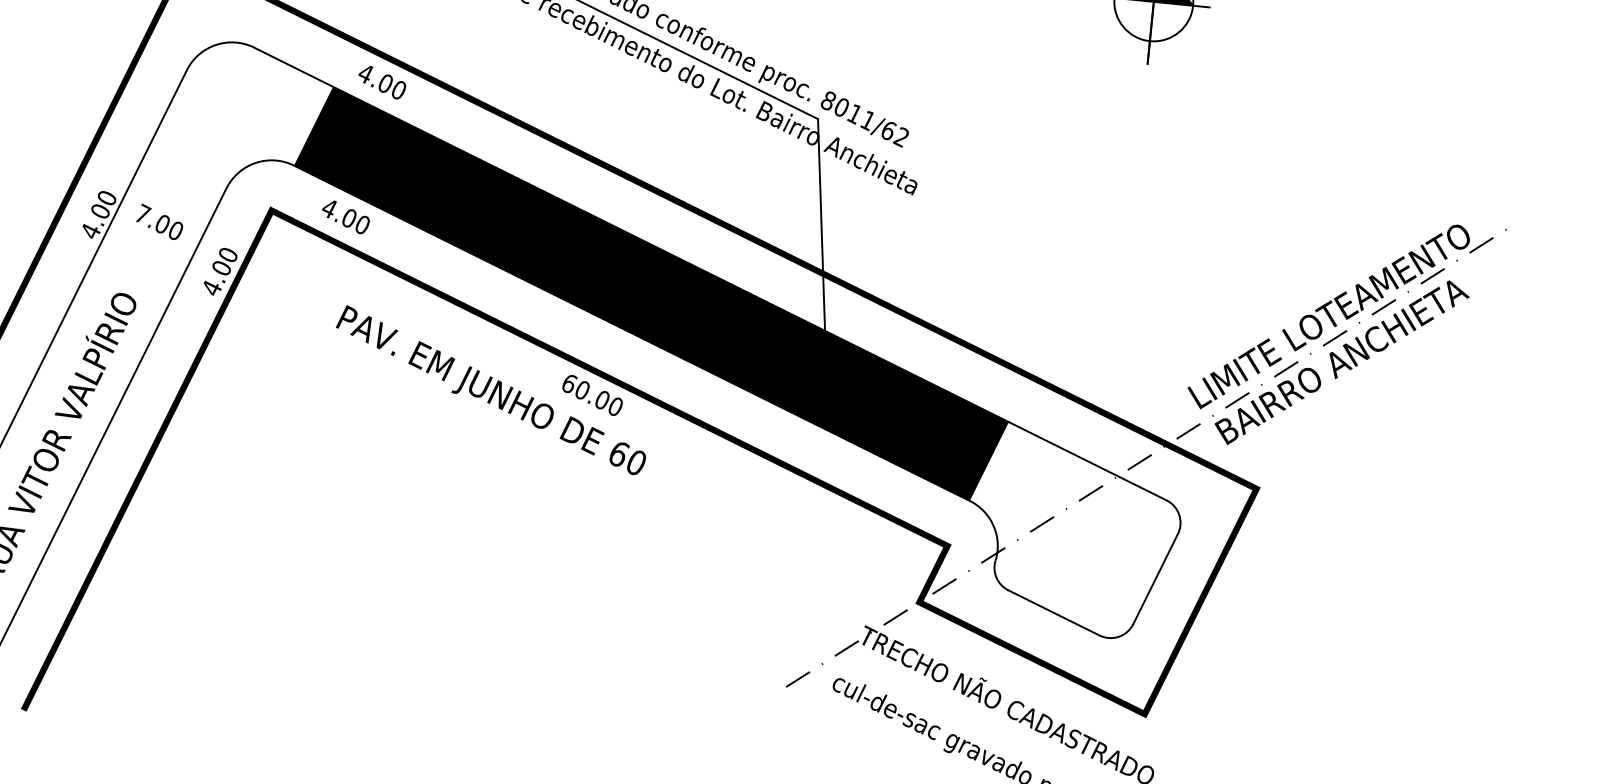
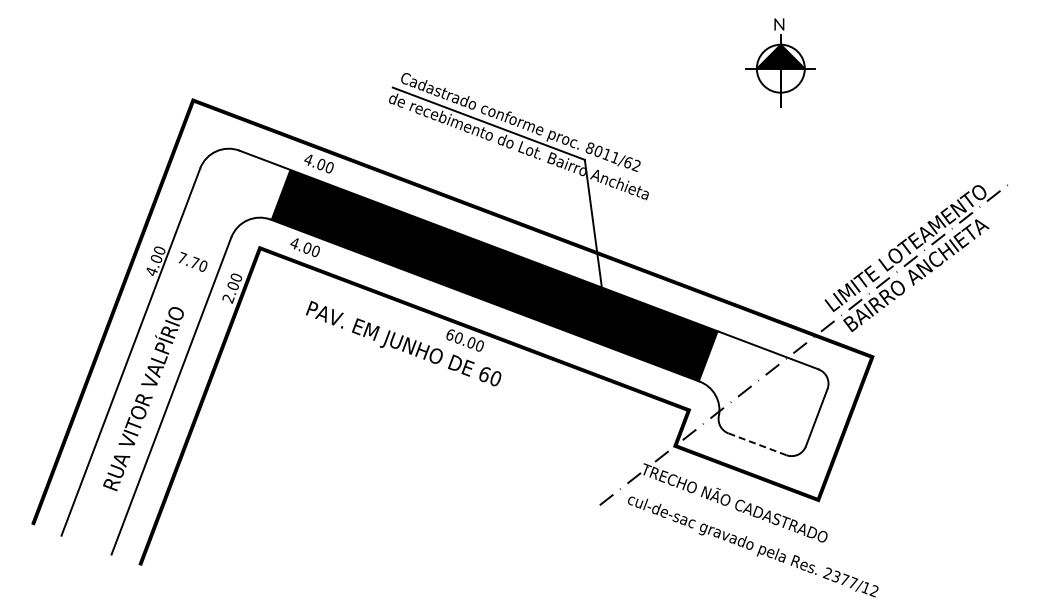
text: (162, 223) -> (194, 262), 7.00 -> 7.70
text: (211, 287) -> (228, 298), 4.00 -> 2.00
line: (1054, 613) -> (757, 444), solid -> dashed

